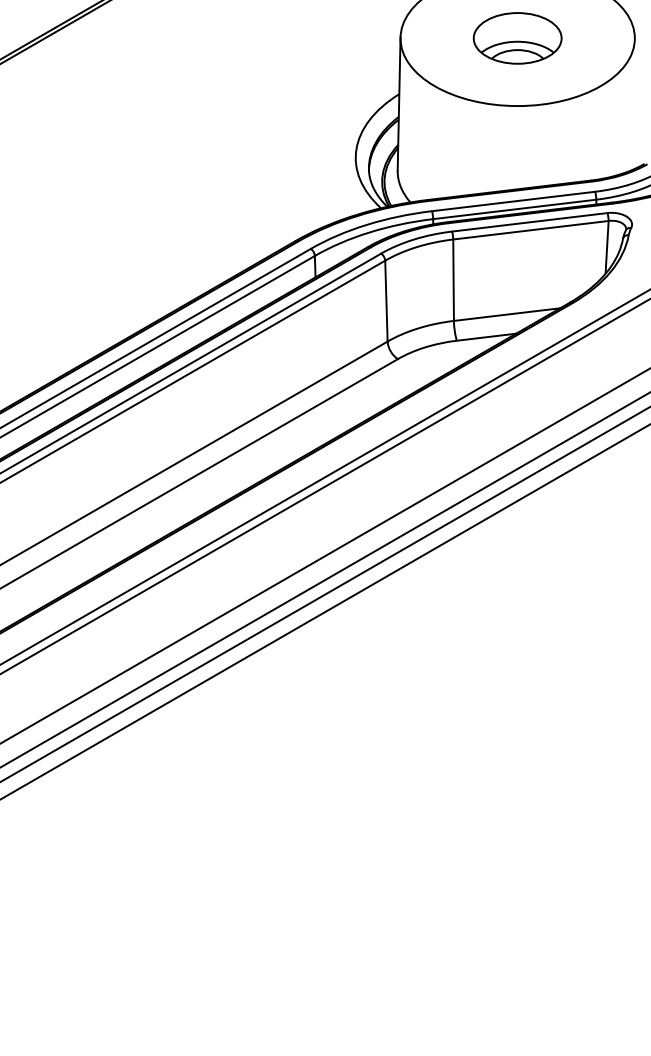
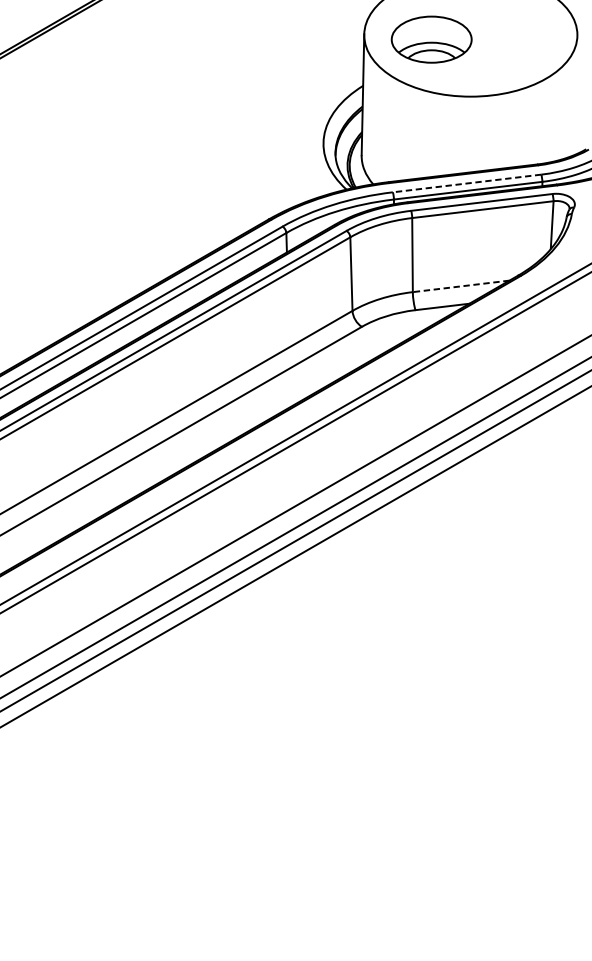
part: (517, 38) -> (431, 39), moved
line: (513, 201) -> (467, 183), solid -> dashed
line: (507, 314) -> (461, 286), solid -> dashed

